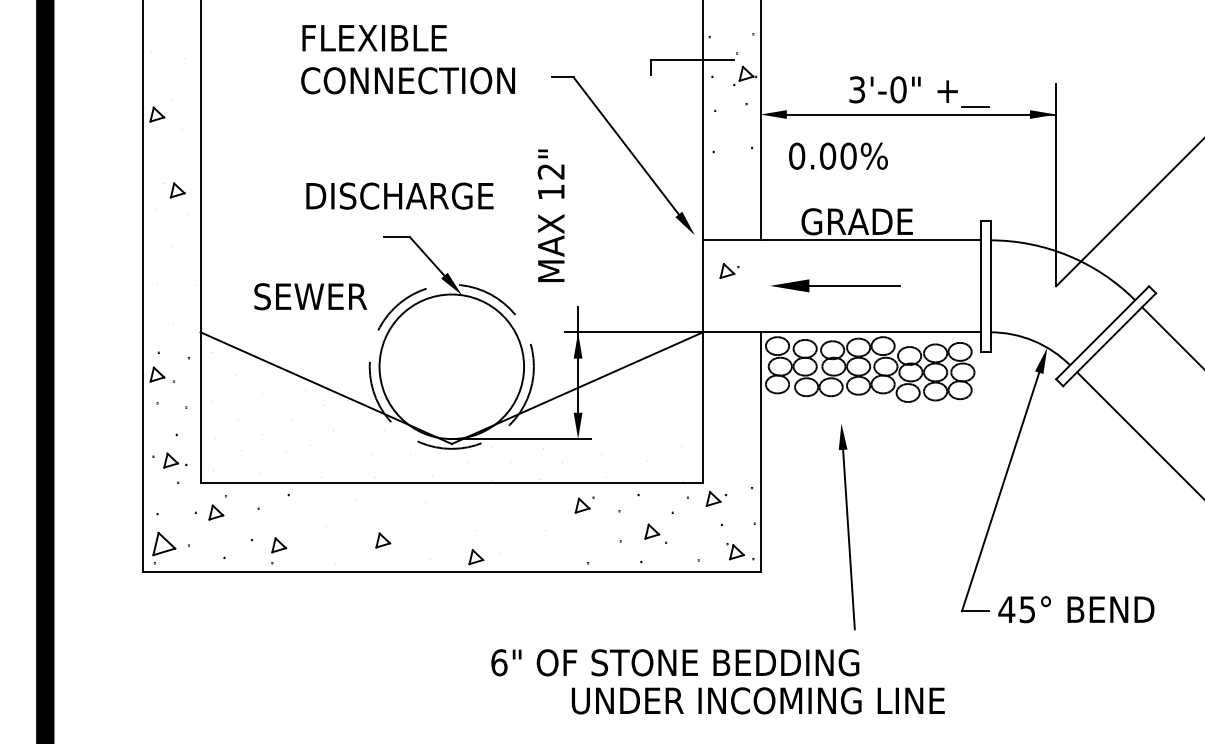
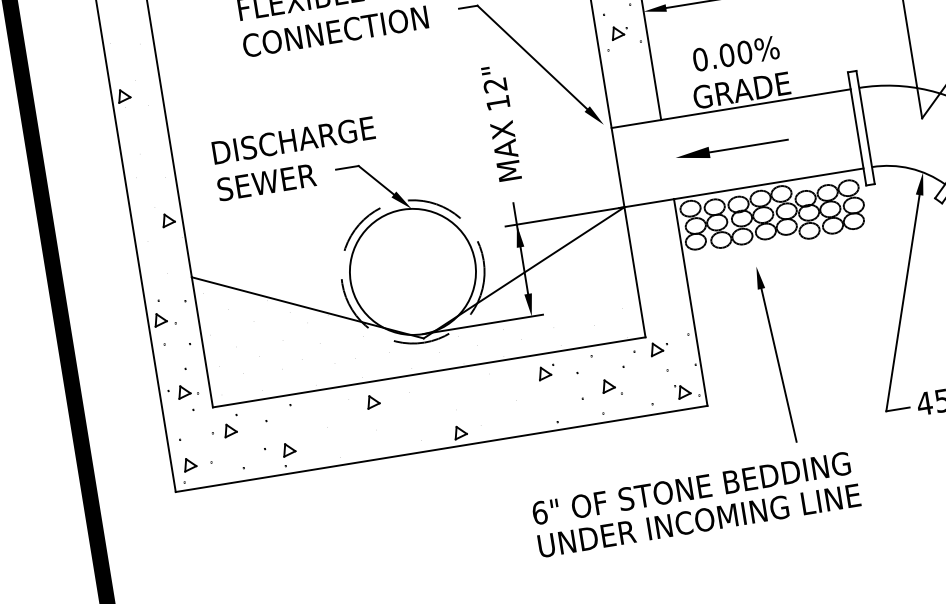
text: (838, 155) -> (736, 53), moved
part: (177, 190) -> (168, 220), moved
text: (399, 195) -> (293, 139), moved
text: (550, 215) -> (500, 123), moved
part: (729, 270) -> (619, 32), moved
text: (310, 296) -> (266, 182), moved
part: (383, 540) -> (373, 401), moved
part: (164, 543) -> (190, 464), size x0.62
text: (675, 662) -> (691, 488), moved
text: (757, 700) -> (698, 520), moved

